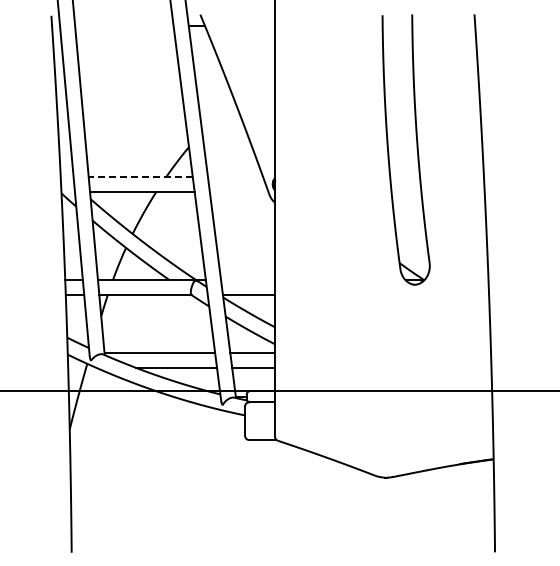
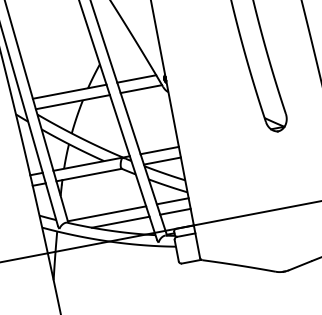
line: (140, 176) -> (69, 91), dashed -> solid
line: (234, 176) -> (136, 79), added
line: (238, 191) -> (140, 89), added
line: (248, 280) -> (160, 150), added

